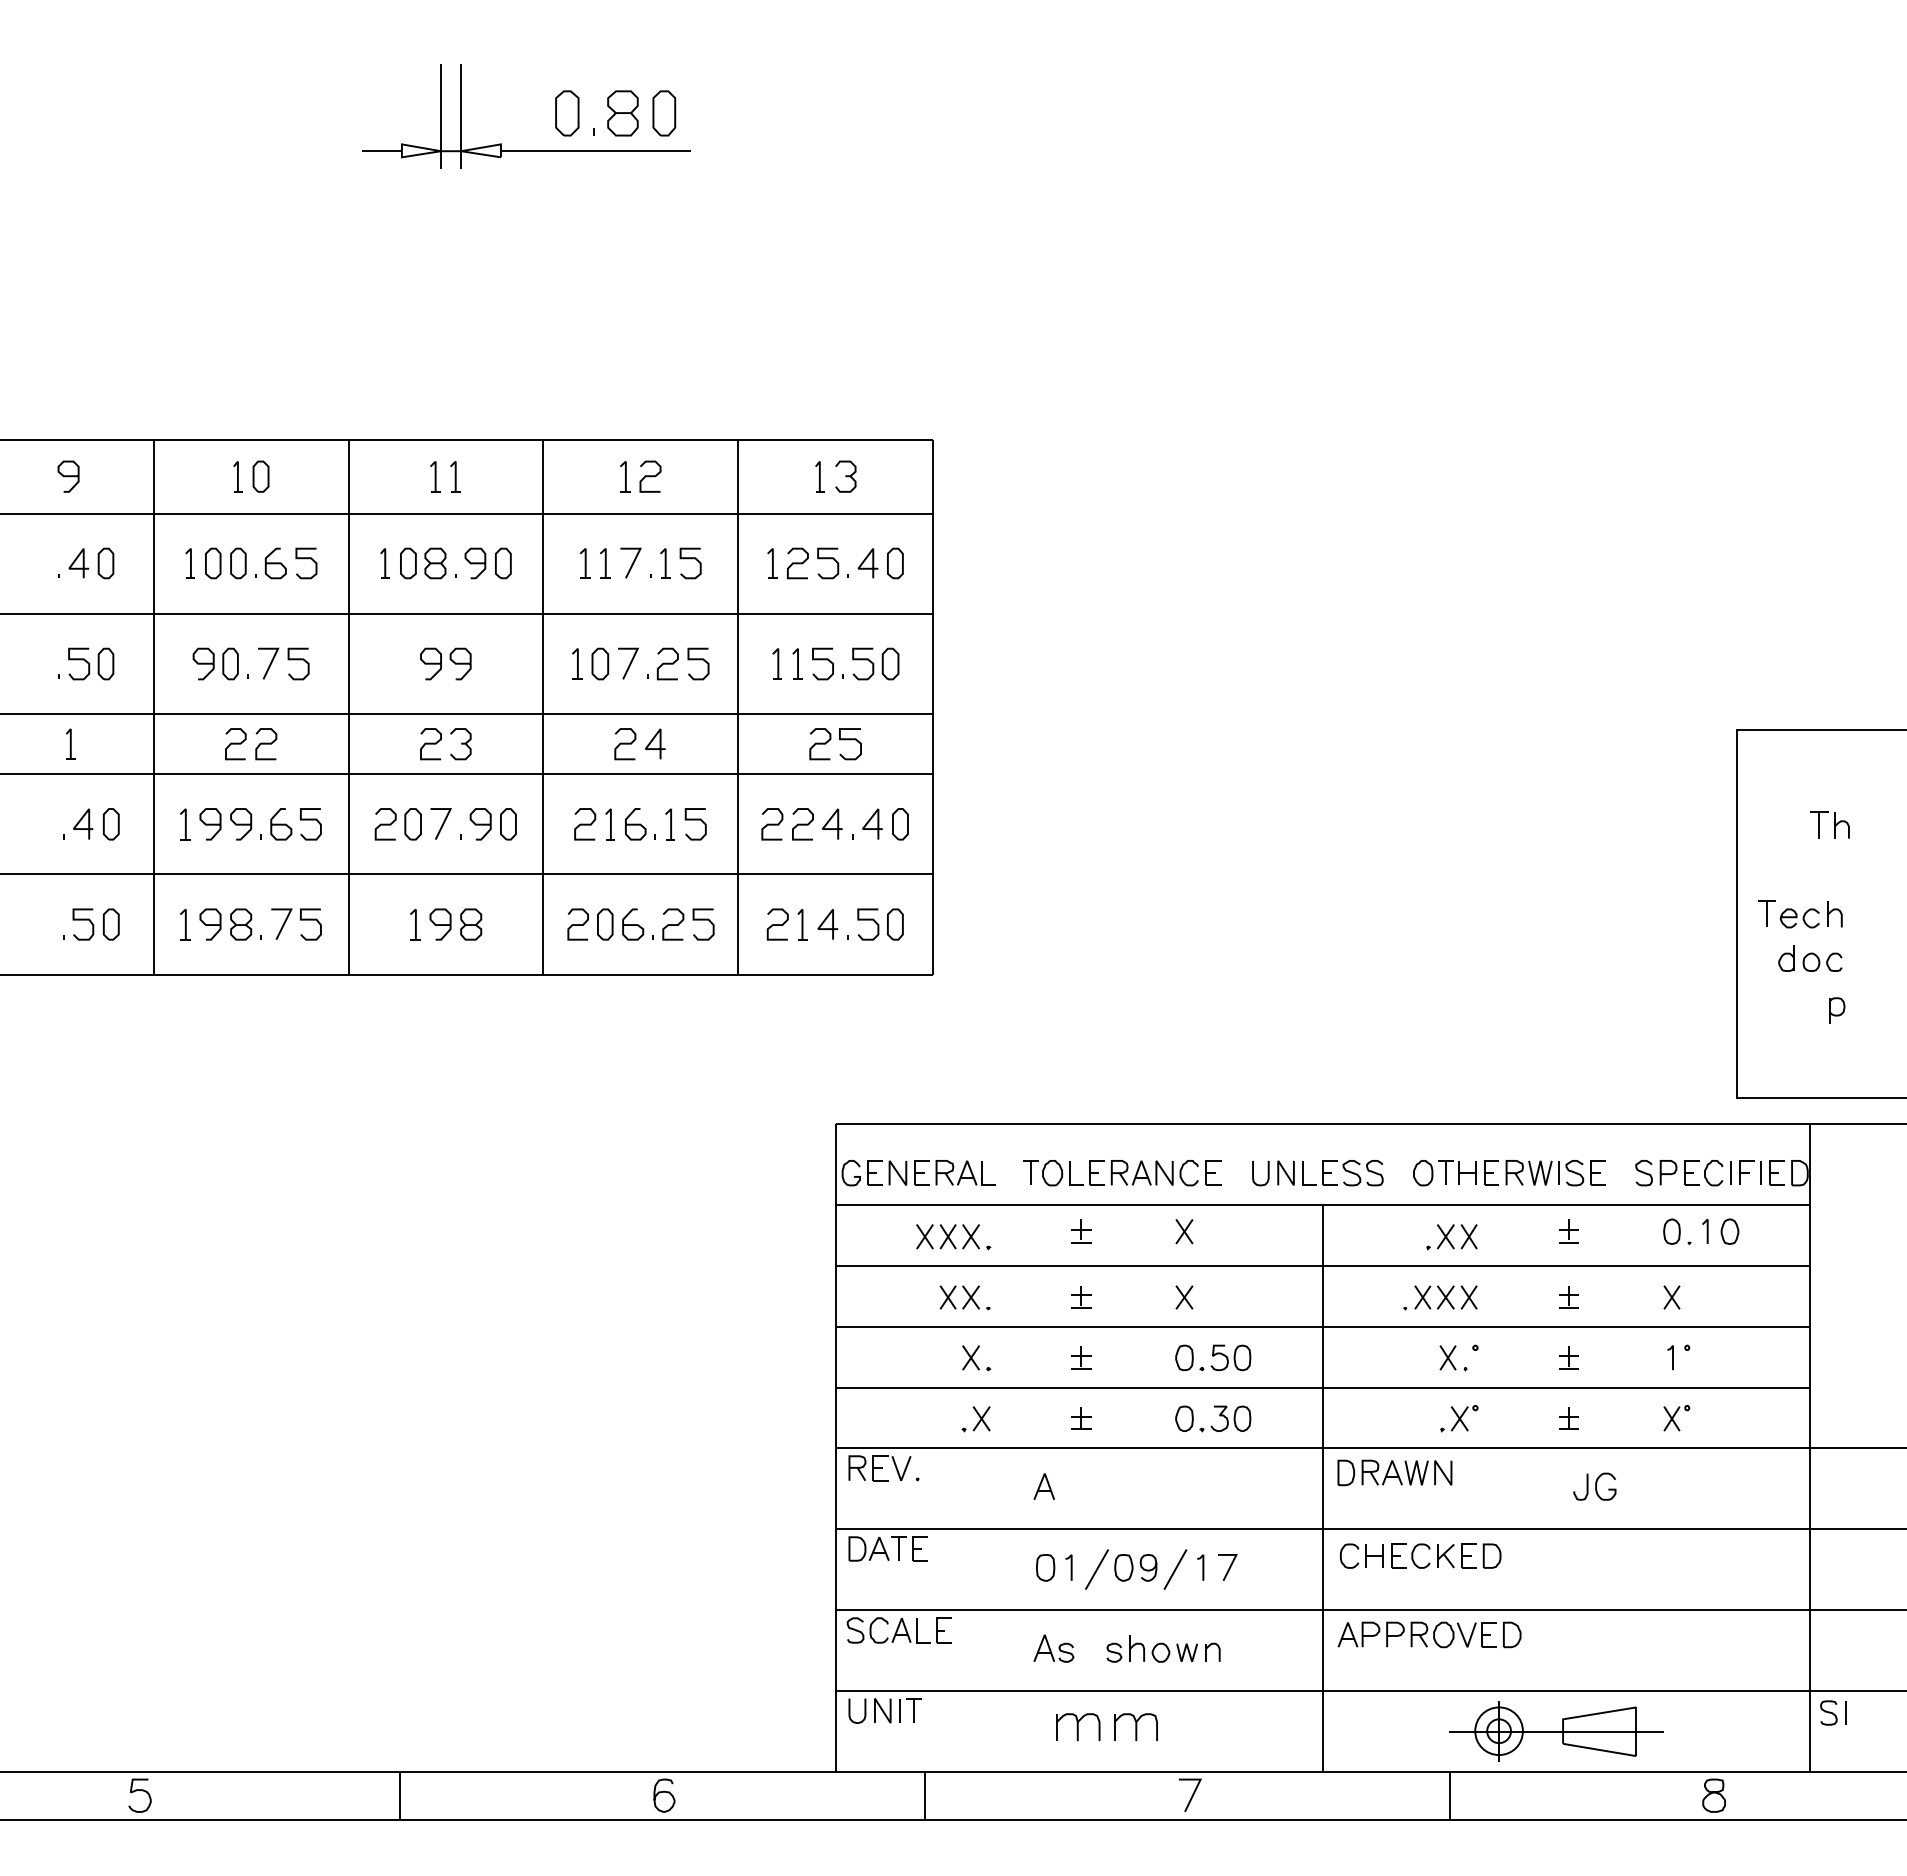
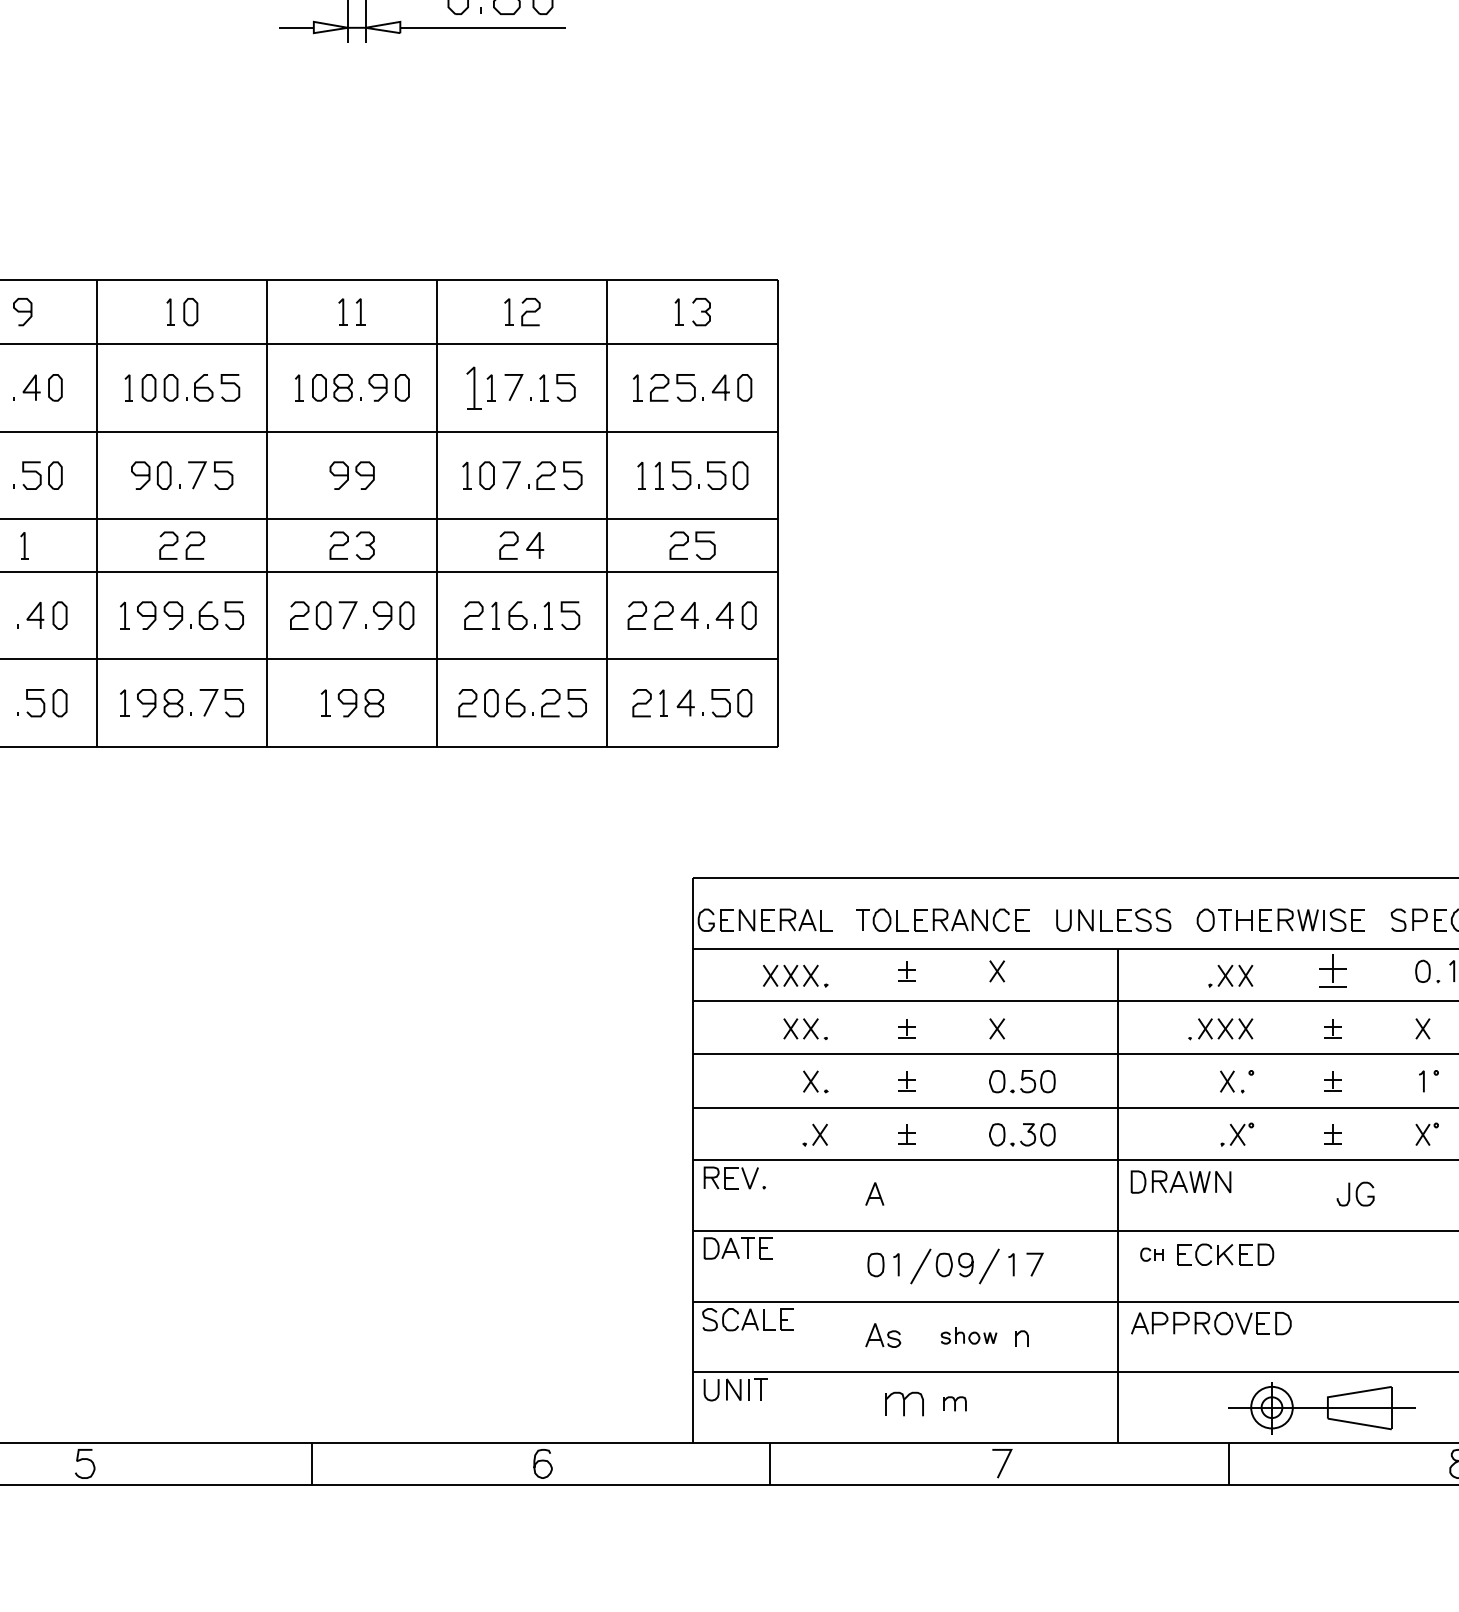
part: (585, 563) -> (474, 387), size x1.6
part: (1568, 1231) -> (1332, 971), size x1.6
part: (1361, 1555) -> (1151, 1254), size x0.6
part: (1151, 1648) -> (968, 1335), size x0.7
part: (1135, 1726) -> (954, 1403), size x0.6

